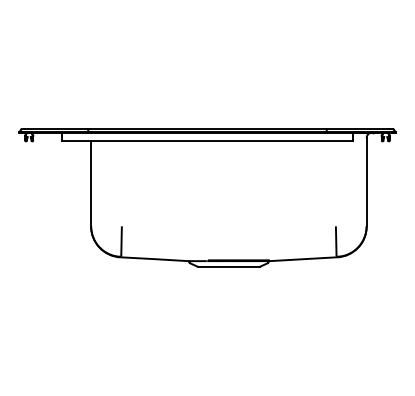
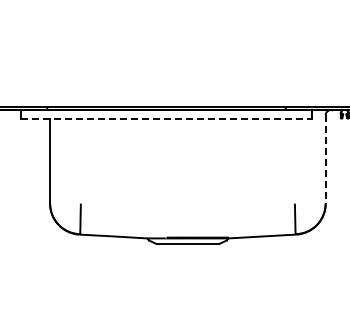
line: (207, 141) -> (166, 118), solid -> dashed
line: (366, 182) -> (325, 159), solid -> dashed

